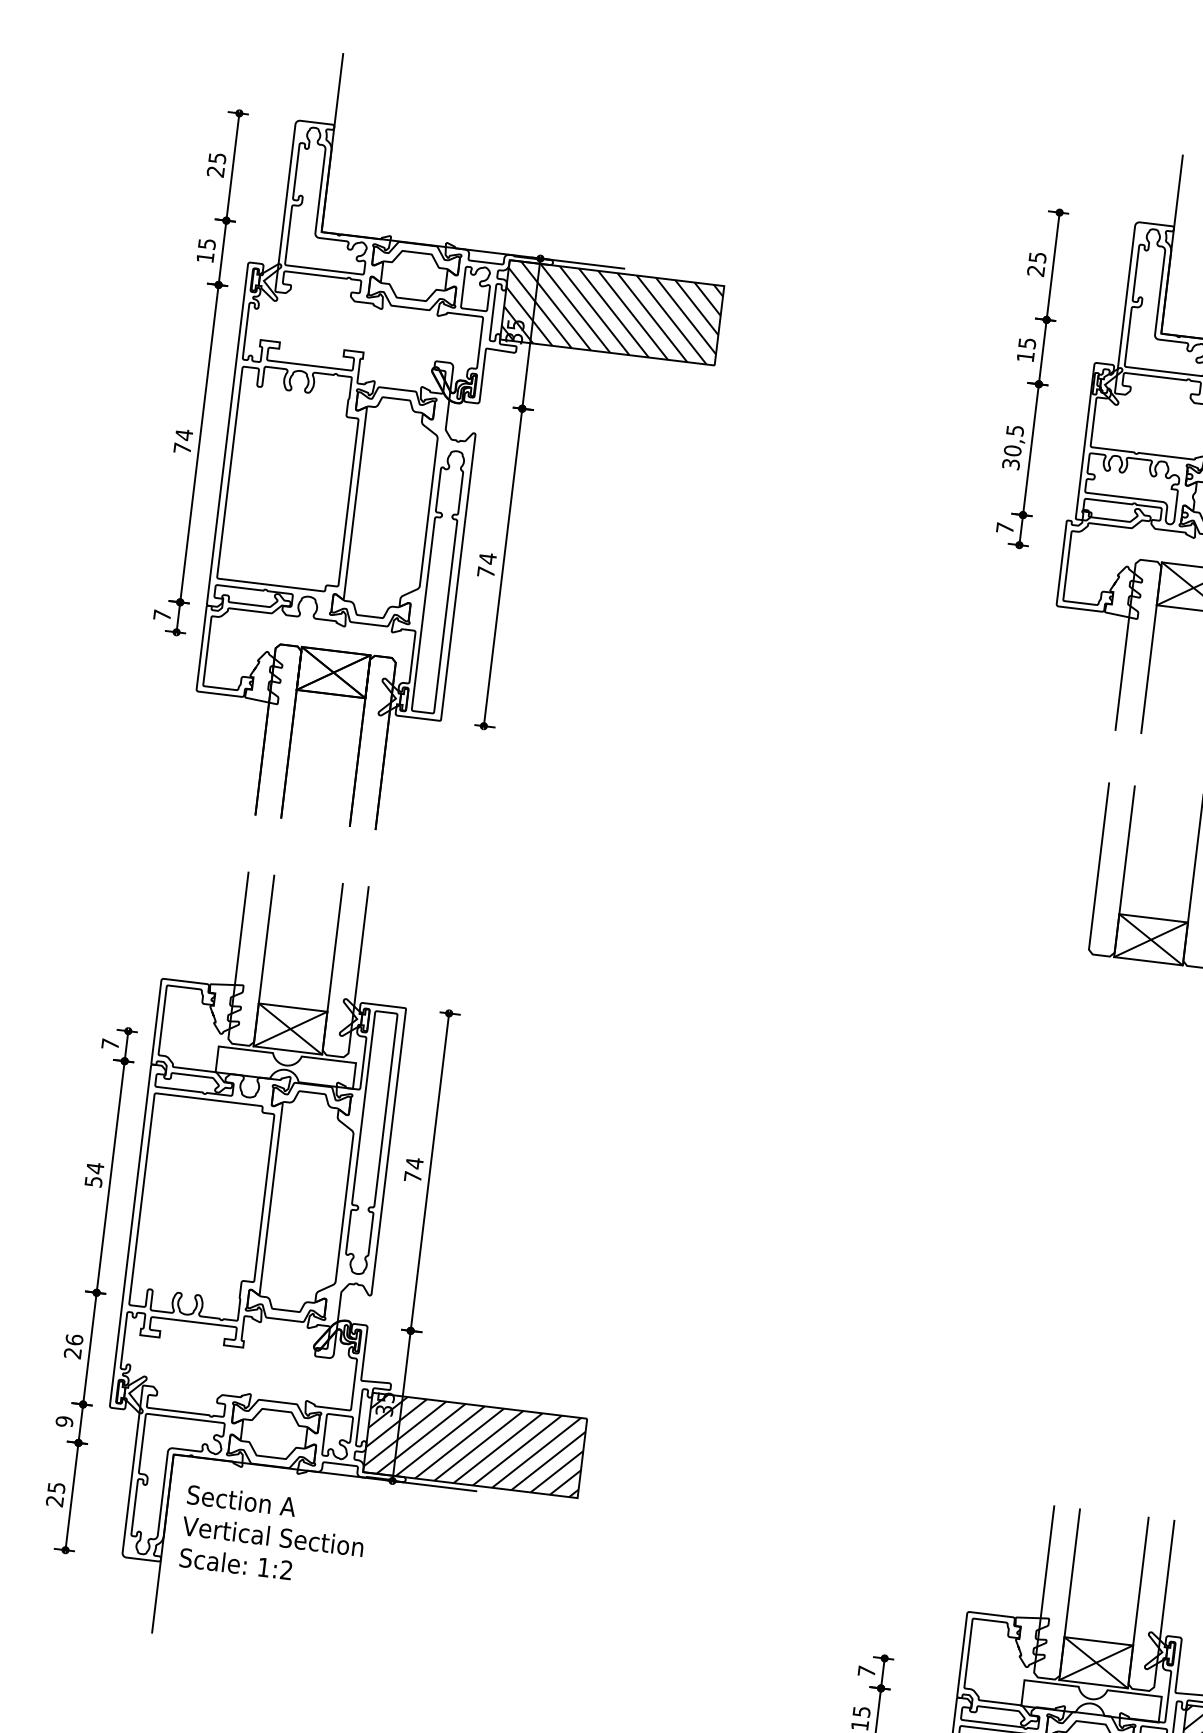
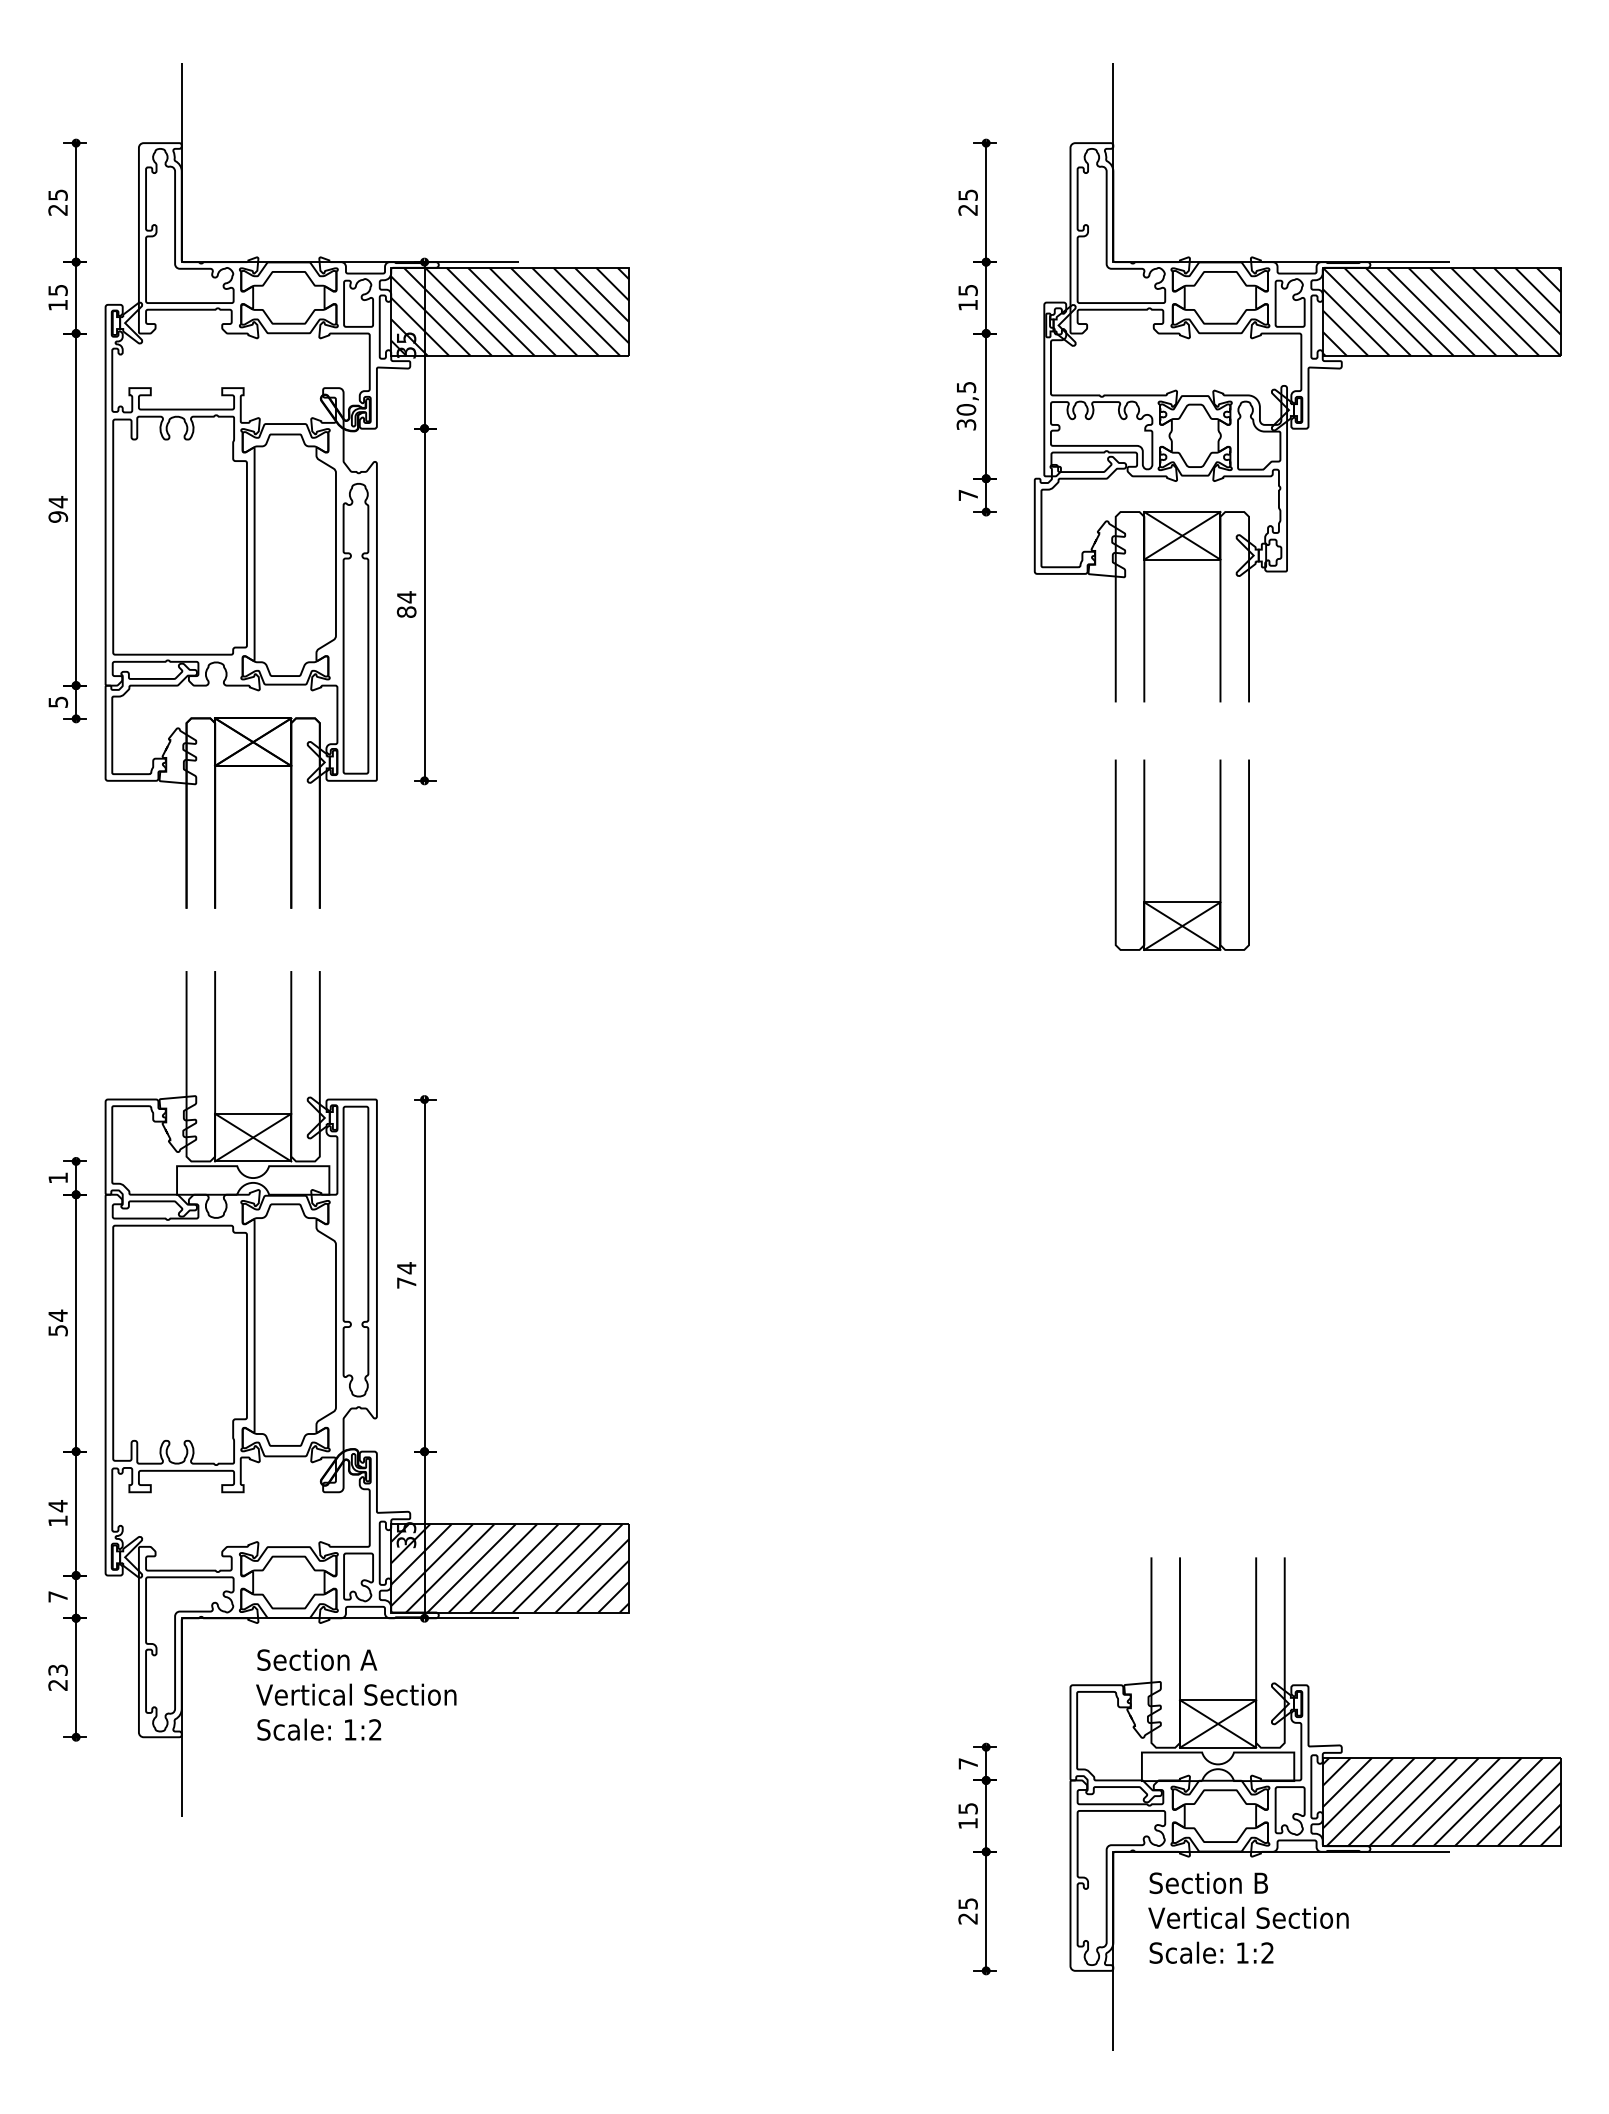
text: (182, 447) -> (58, 516), 74 -> 94
text: (486, 571) -> (406, 611), 74 -> 84
text: (162, 614) -> (58, 701), 7 -> 5
text: (109, 1043) -> (57, 1177), 7 -> 1
text: (73, 1346) -> (57, 1513), 26 -> 14
text: (64, 1421) -> (57, 1596), 9 -> 7
text: (56, 1487) -> (57, 1669), 25 -> 23
text: (273, 1536) -> (356, 1694), moved

